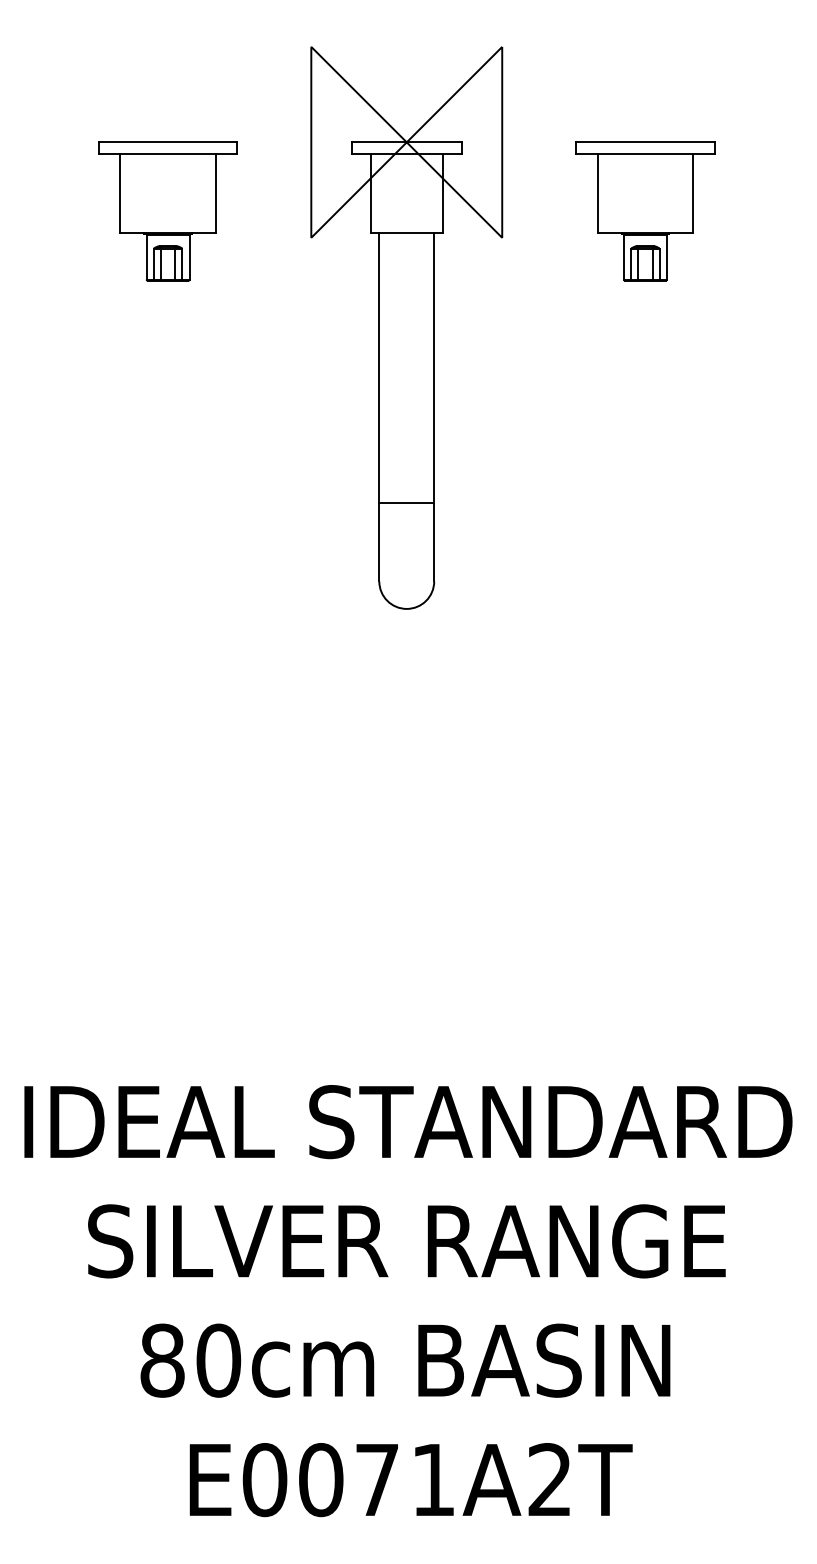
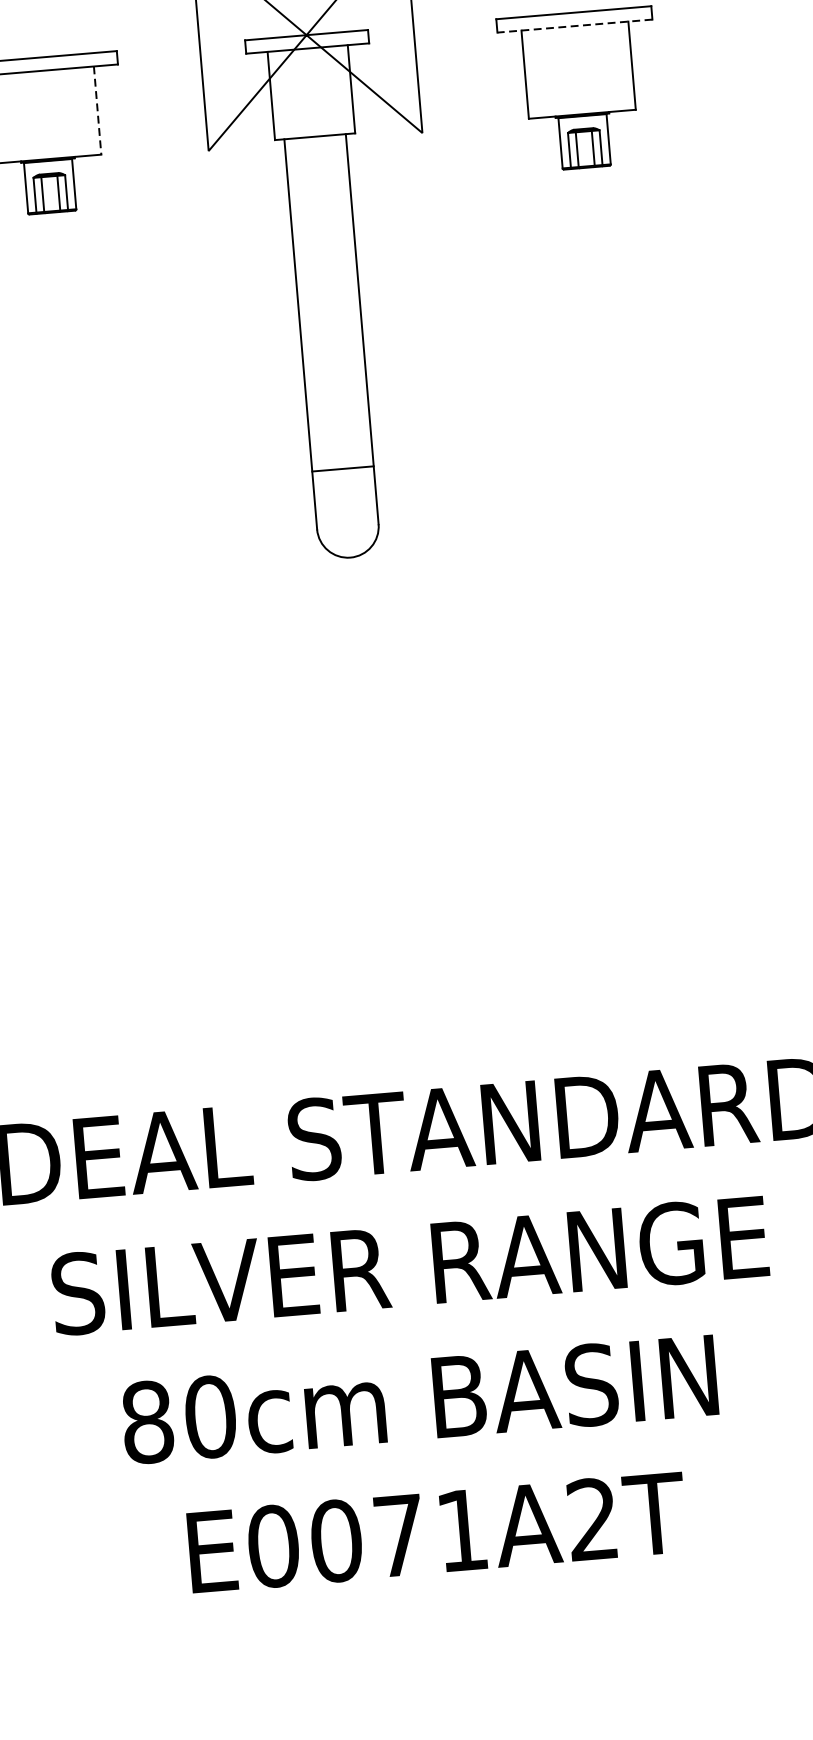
line: (644, 154) -> (573, 26), solid -> dashed
line: (215, 194) -> (97, 111), solid -> dashed
line: (406, 502) -> (342, 468), moved

